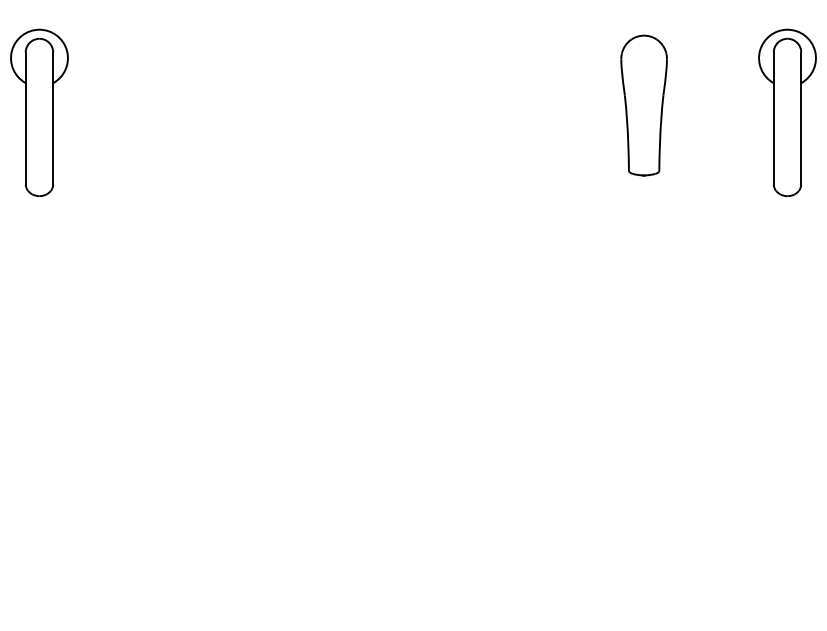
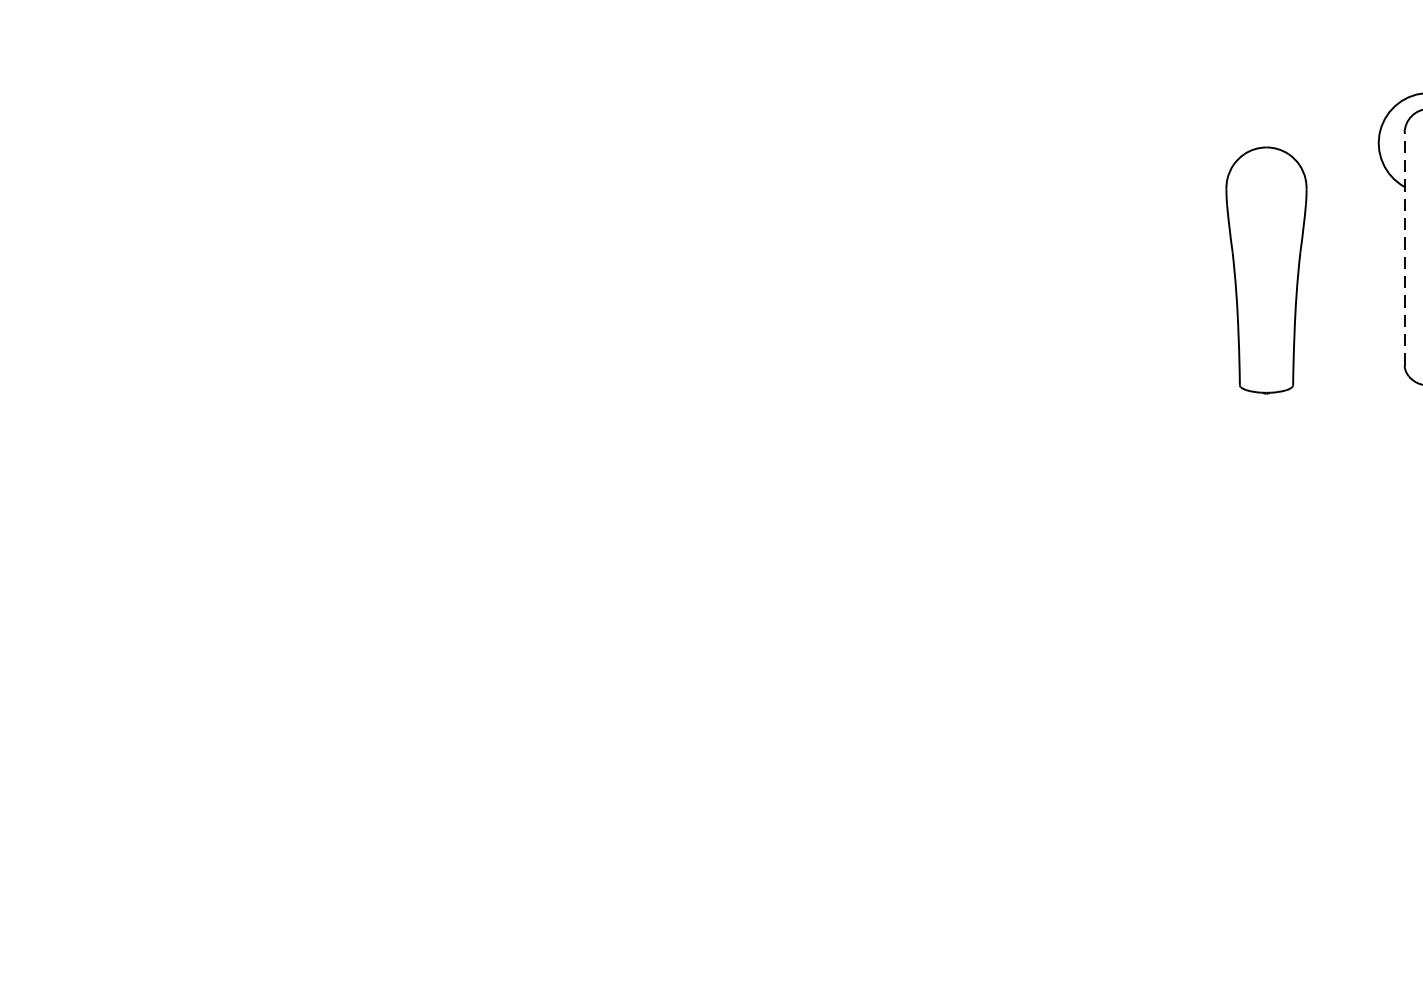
part: (643, 105) -> (1265, 270), moved
part: (39, 112) -> (114, 238), removed
line: (773, 118) -> (1404, 249), solid -> dashed

